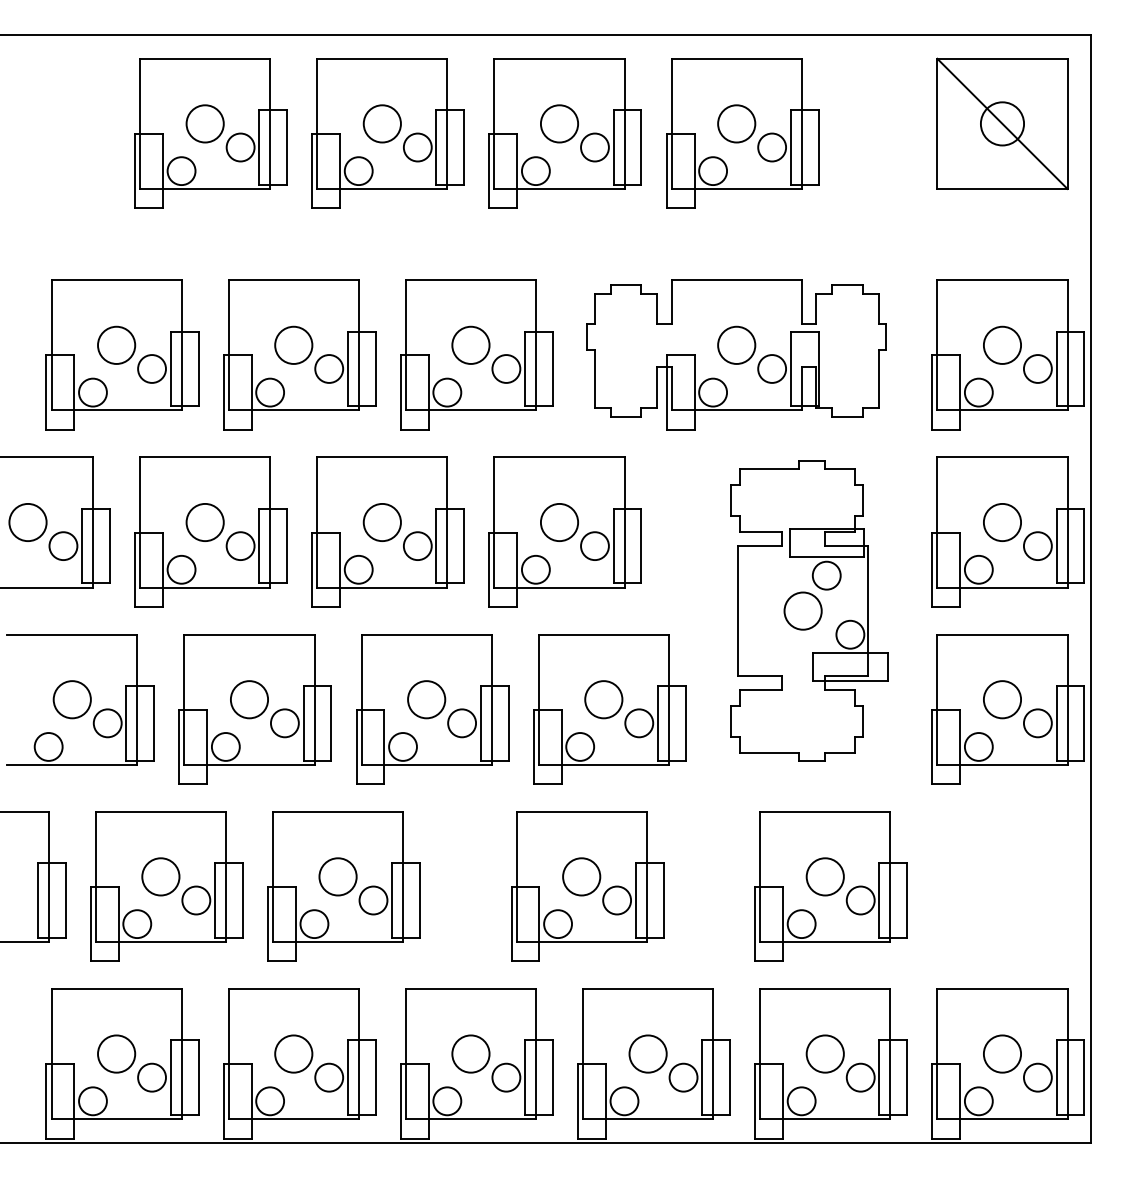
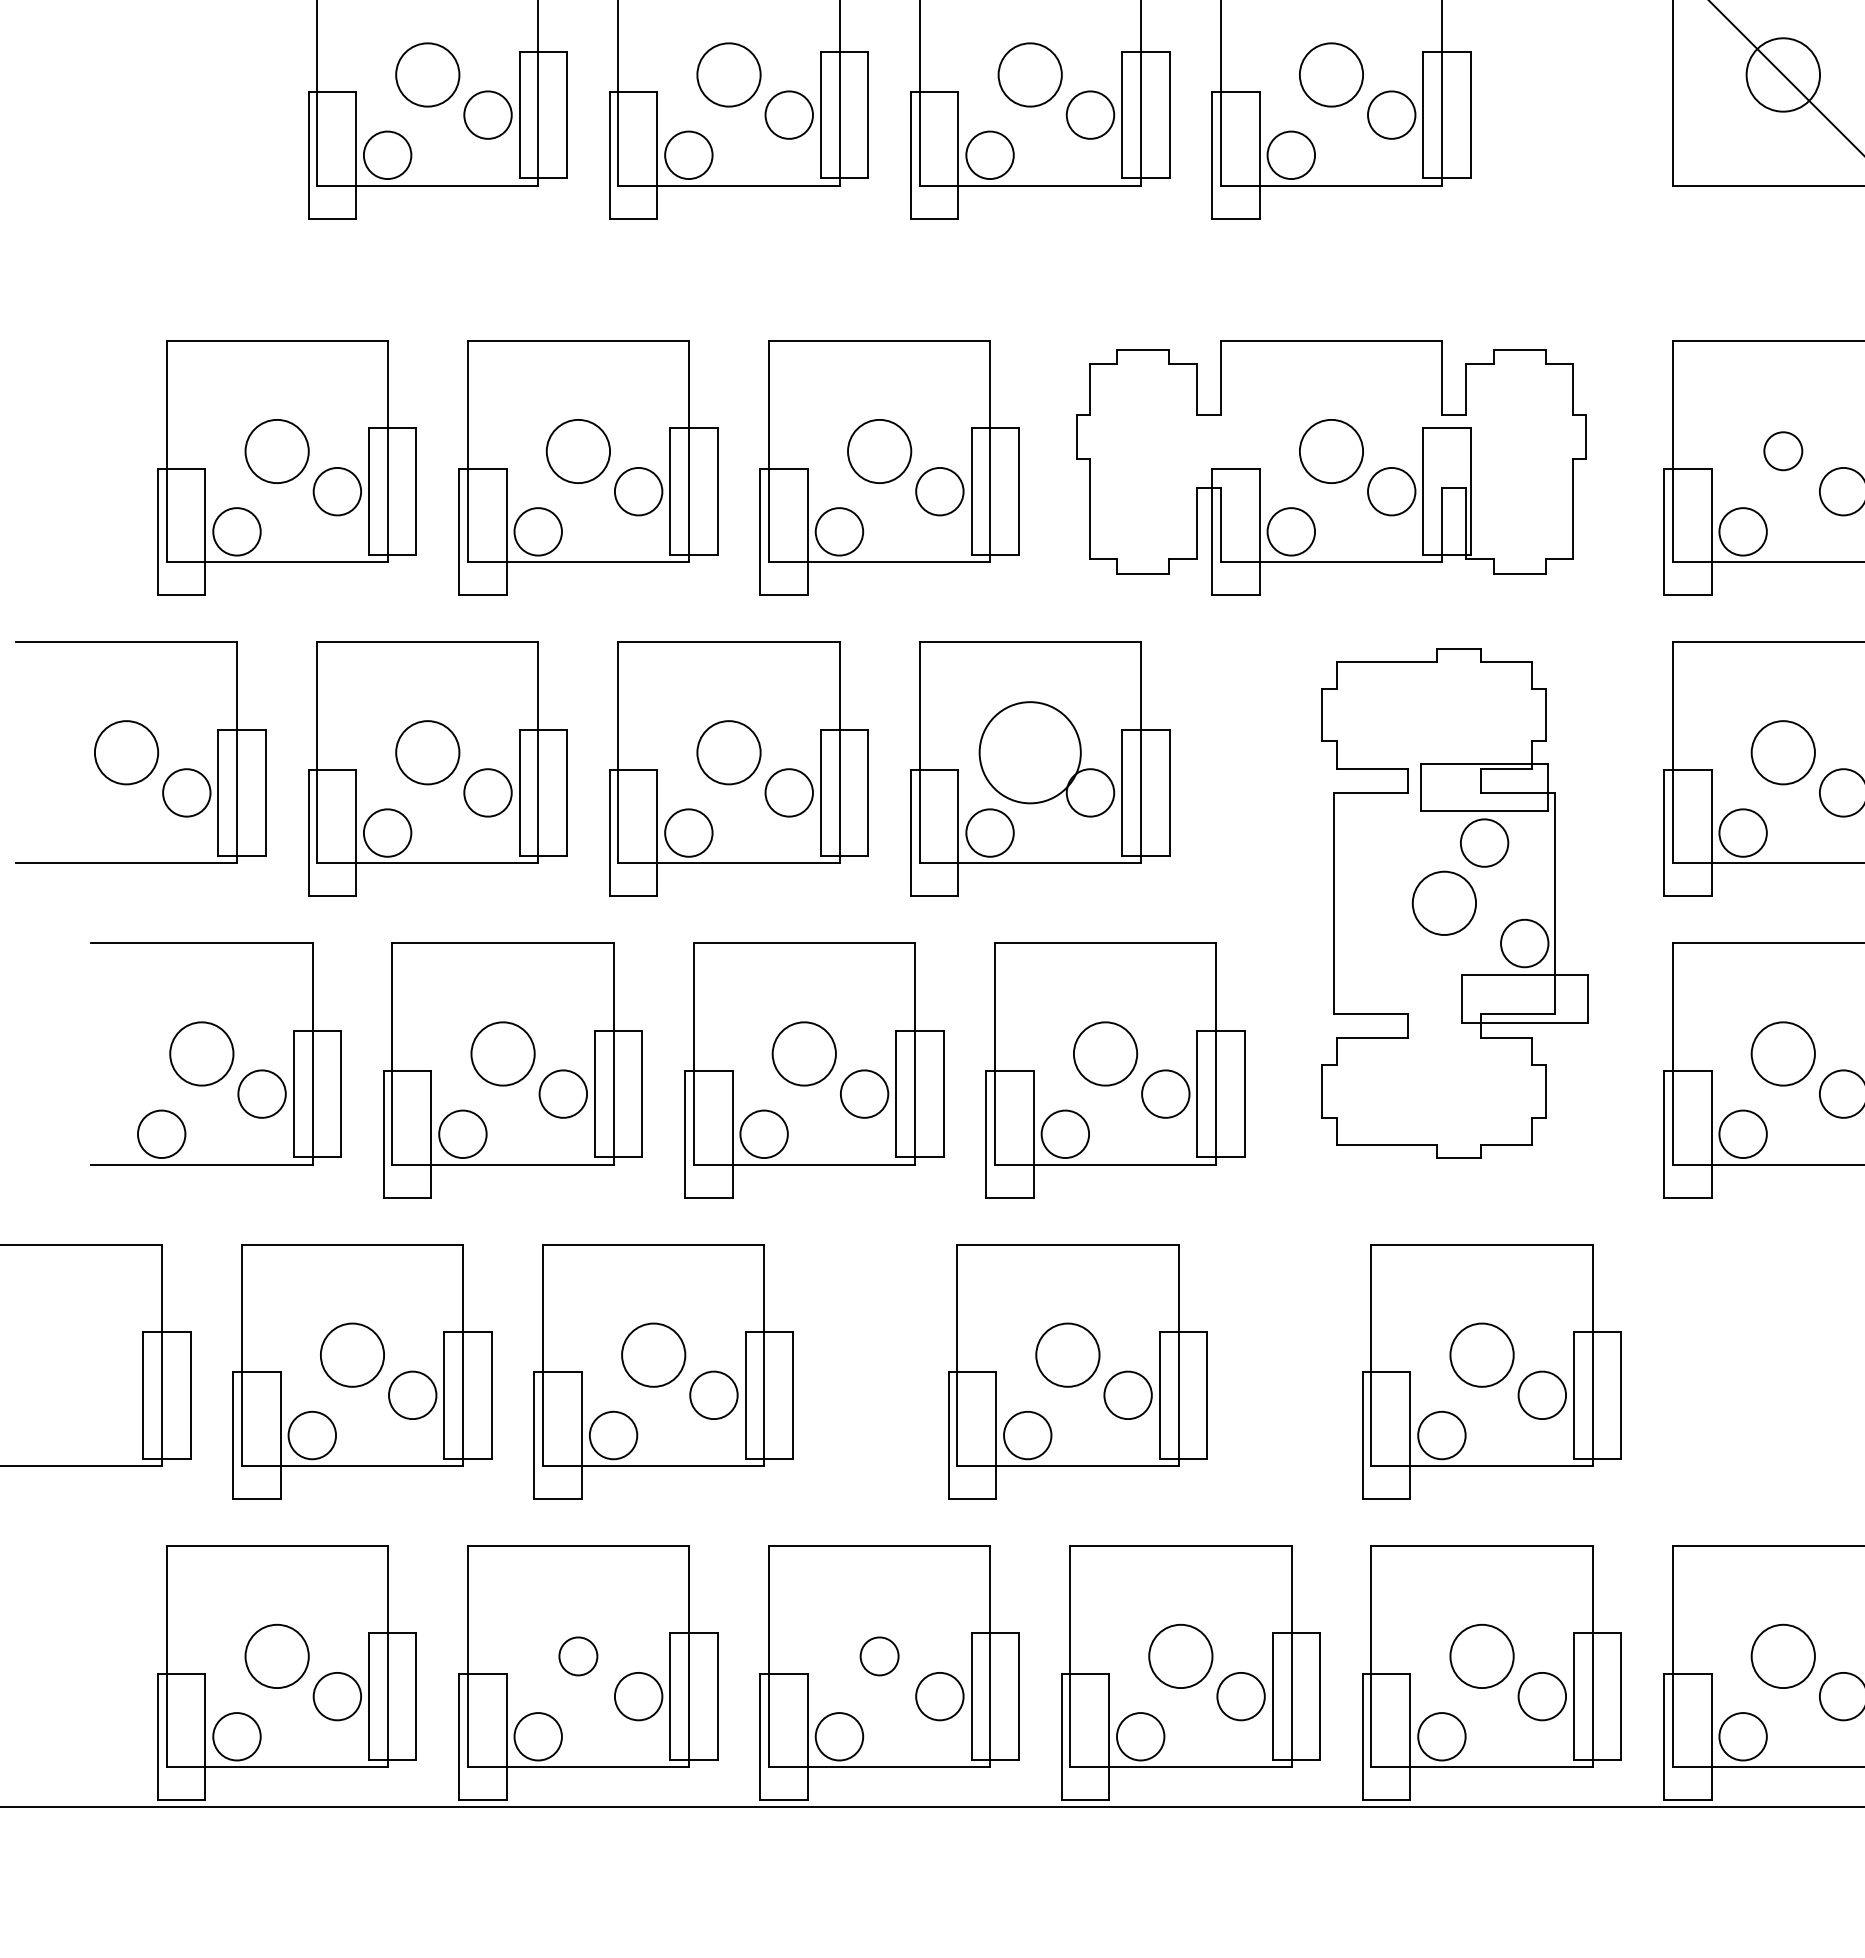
circle: (1002, 344) -> (1783, 450), size x0.6
circle: (559, 522) -> (1030, 752), size x1.6
circle: (293, 1053) -> (577, 1655), size x0.6
circle: (470, 1053) -> (878, 1655), size x0.6

